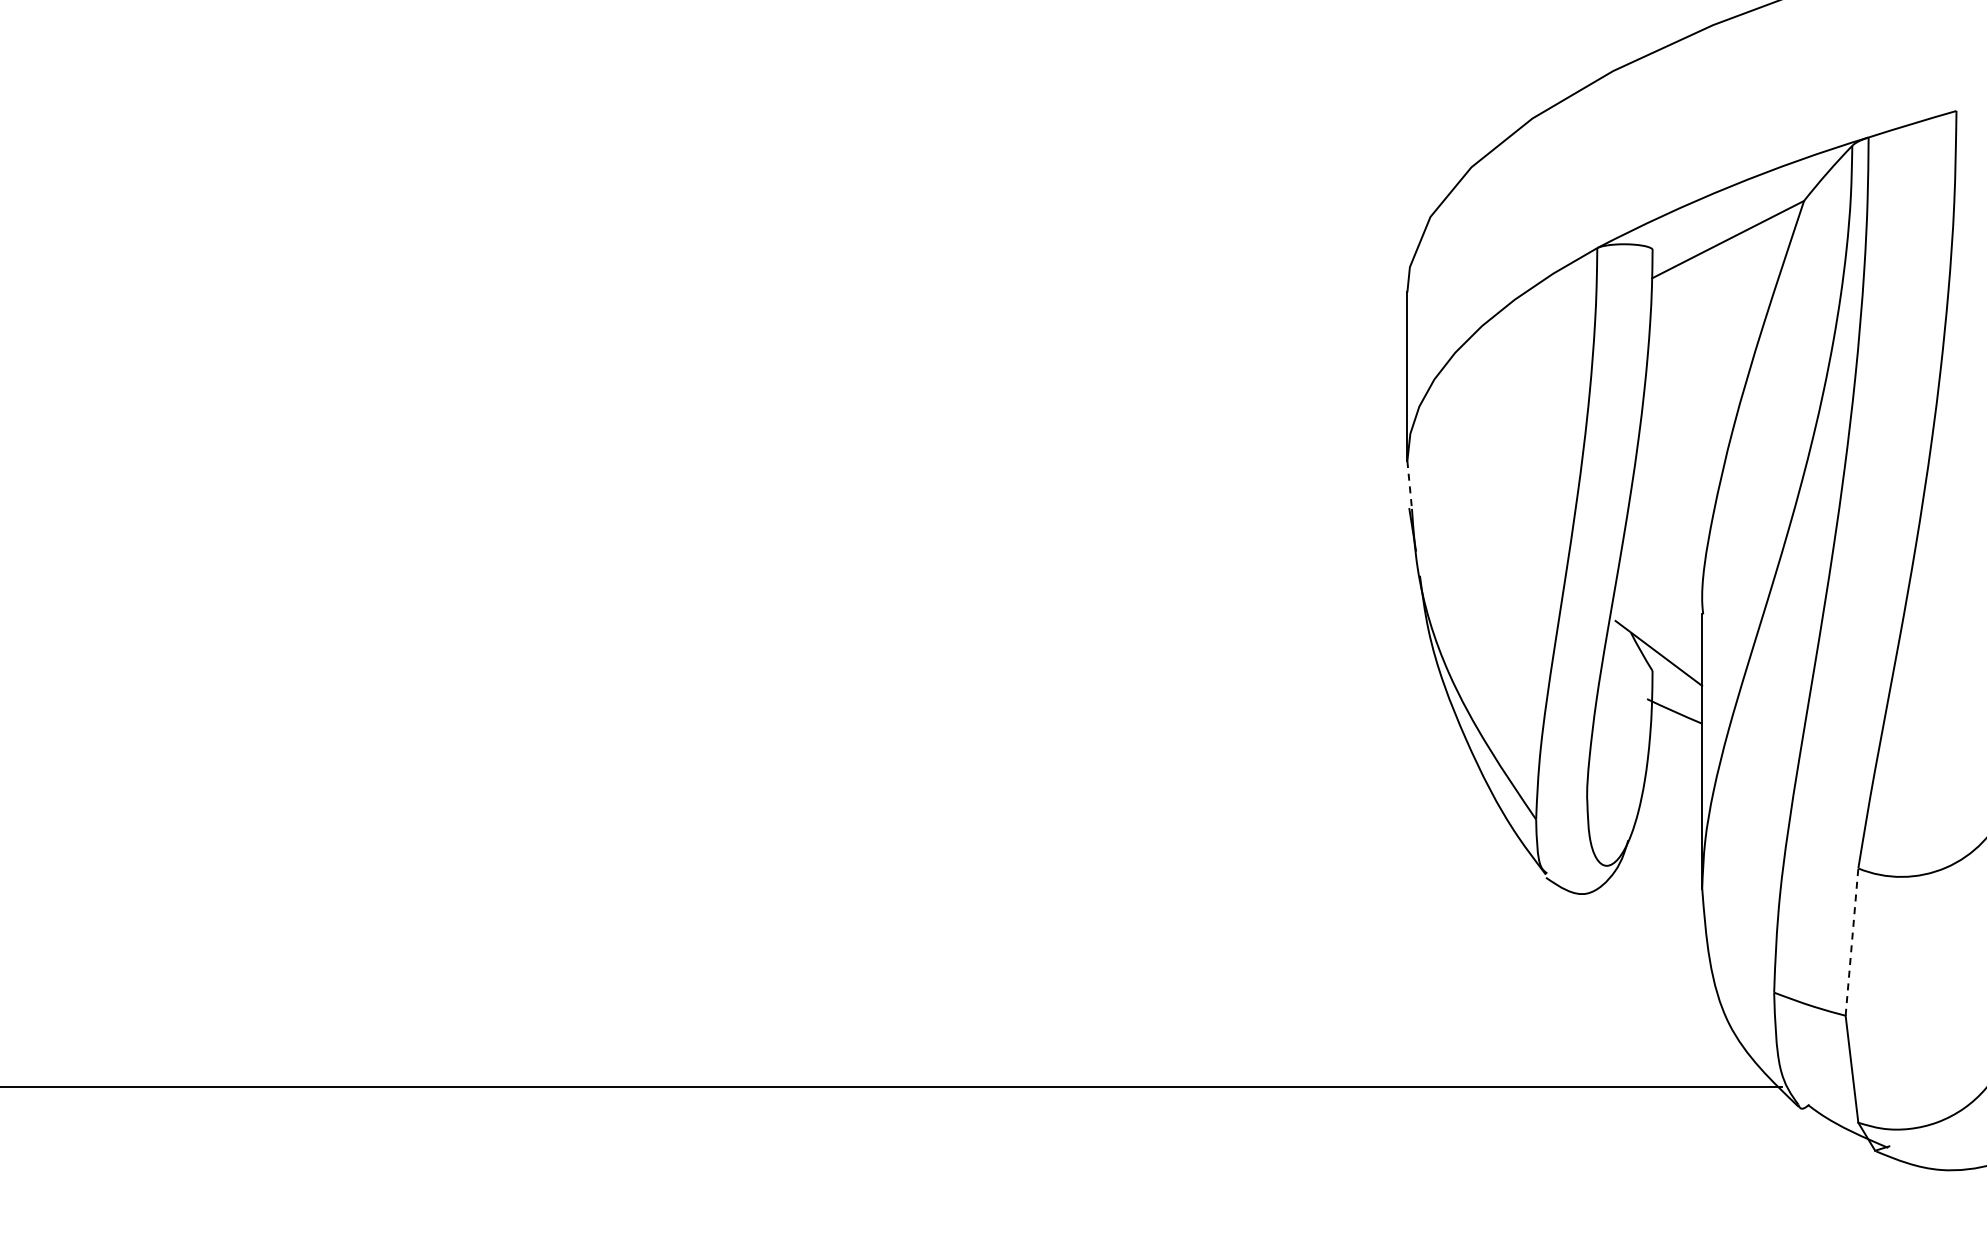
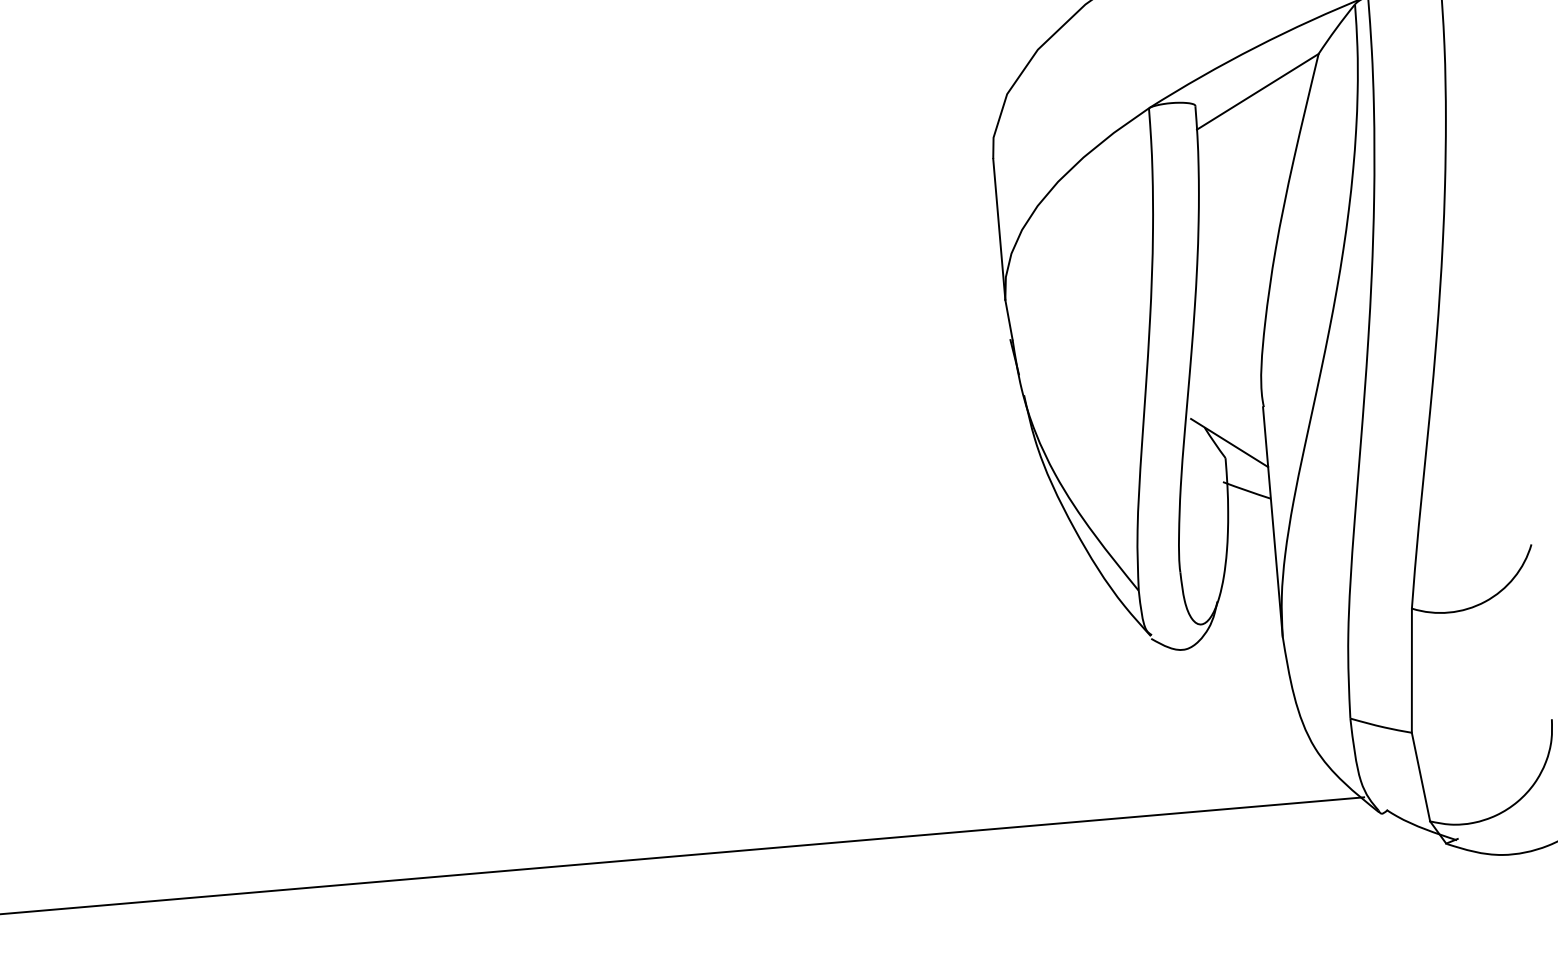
line: (1409, 485) -> (1008, 320), dashed -> solid
line: (1851, 942) -> (1411, 671), dashed -> solid

